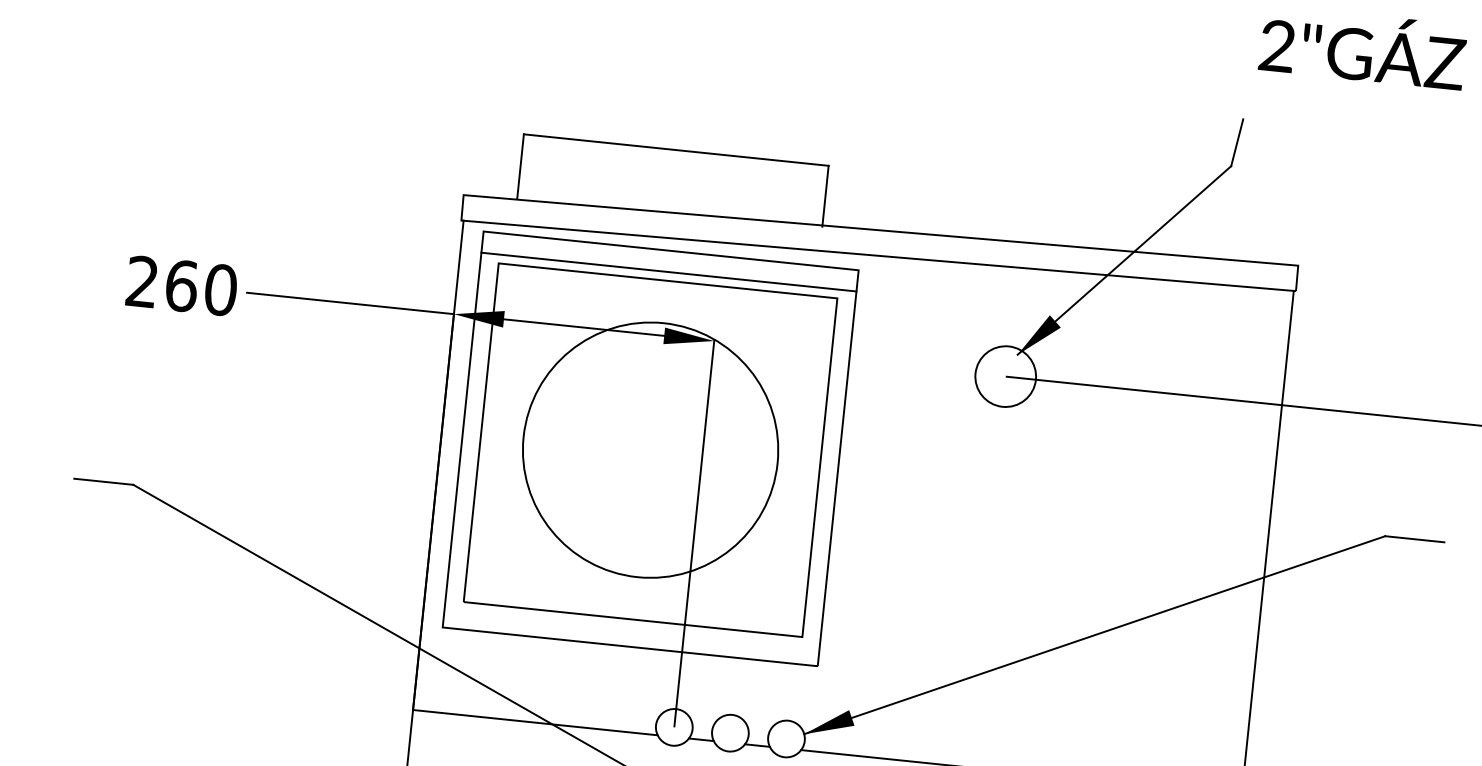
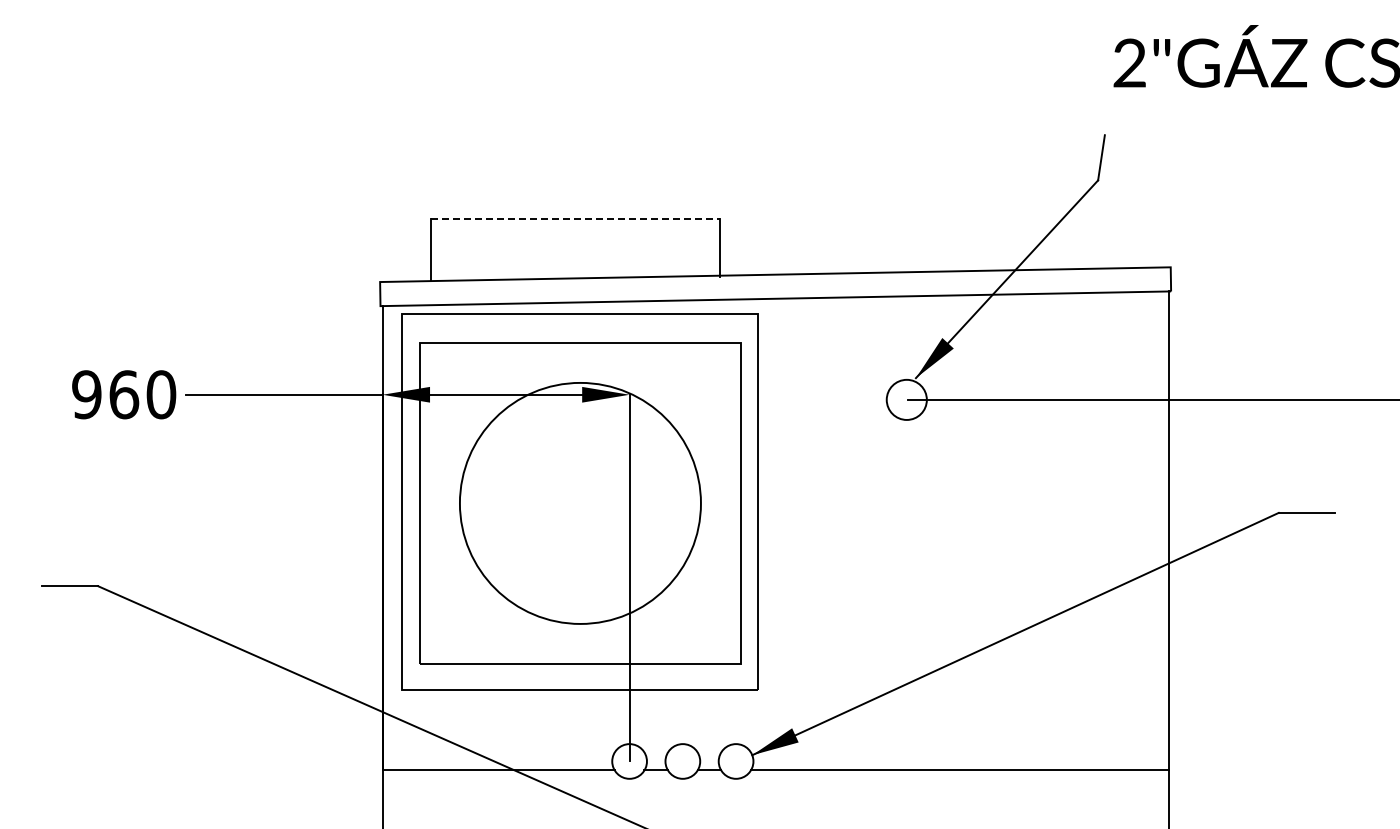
line: (676, 150) -> (575, 219), solid -> dashed
line: (669, 272) -> (580, 334), removed
text: (142, 281) -> (86, 394), 260 -> 960
circle: (1005, 376) -> (906, 399), size x0.7

